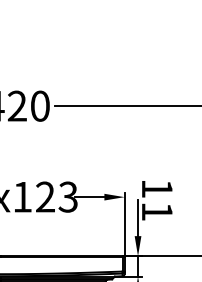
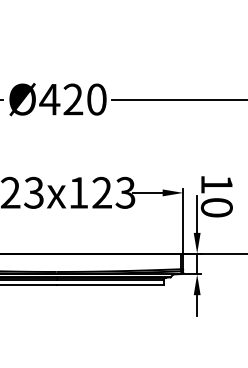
text: (156, 211) -> (216, 207), 11 -> 10

